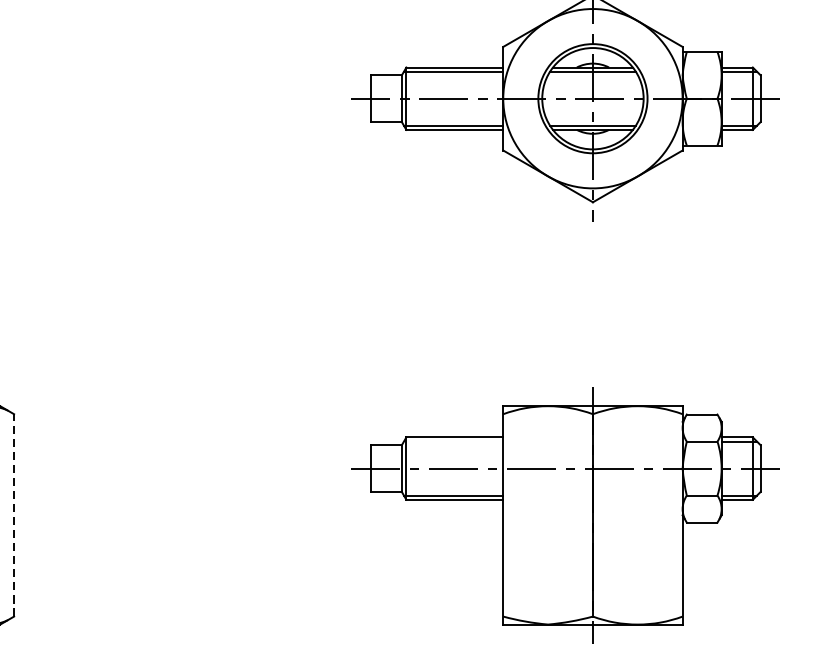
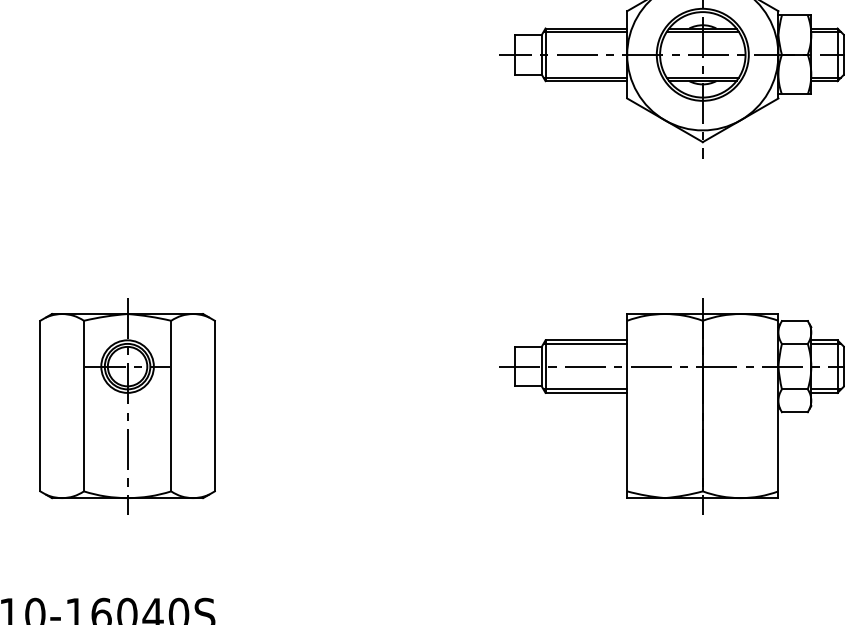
line: (453, 441) -> (585, 343), added
line: (13, 514) -> (214, 405), dashed -> solid

